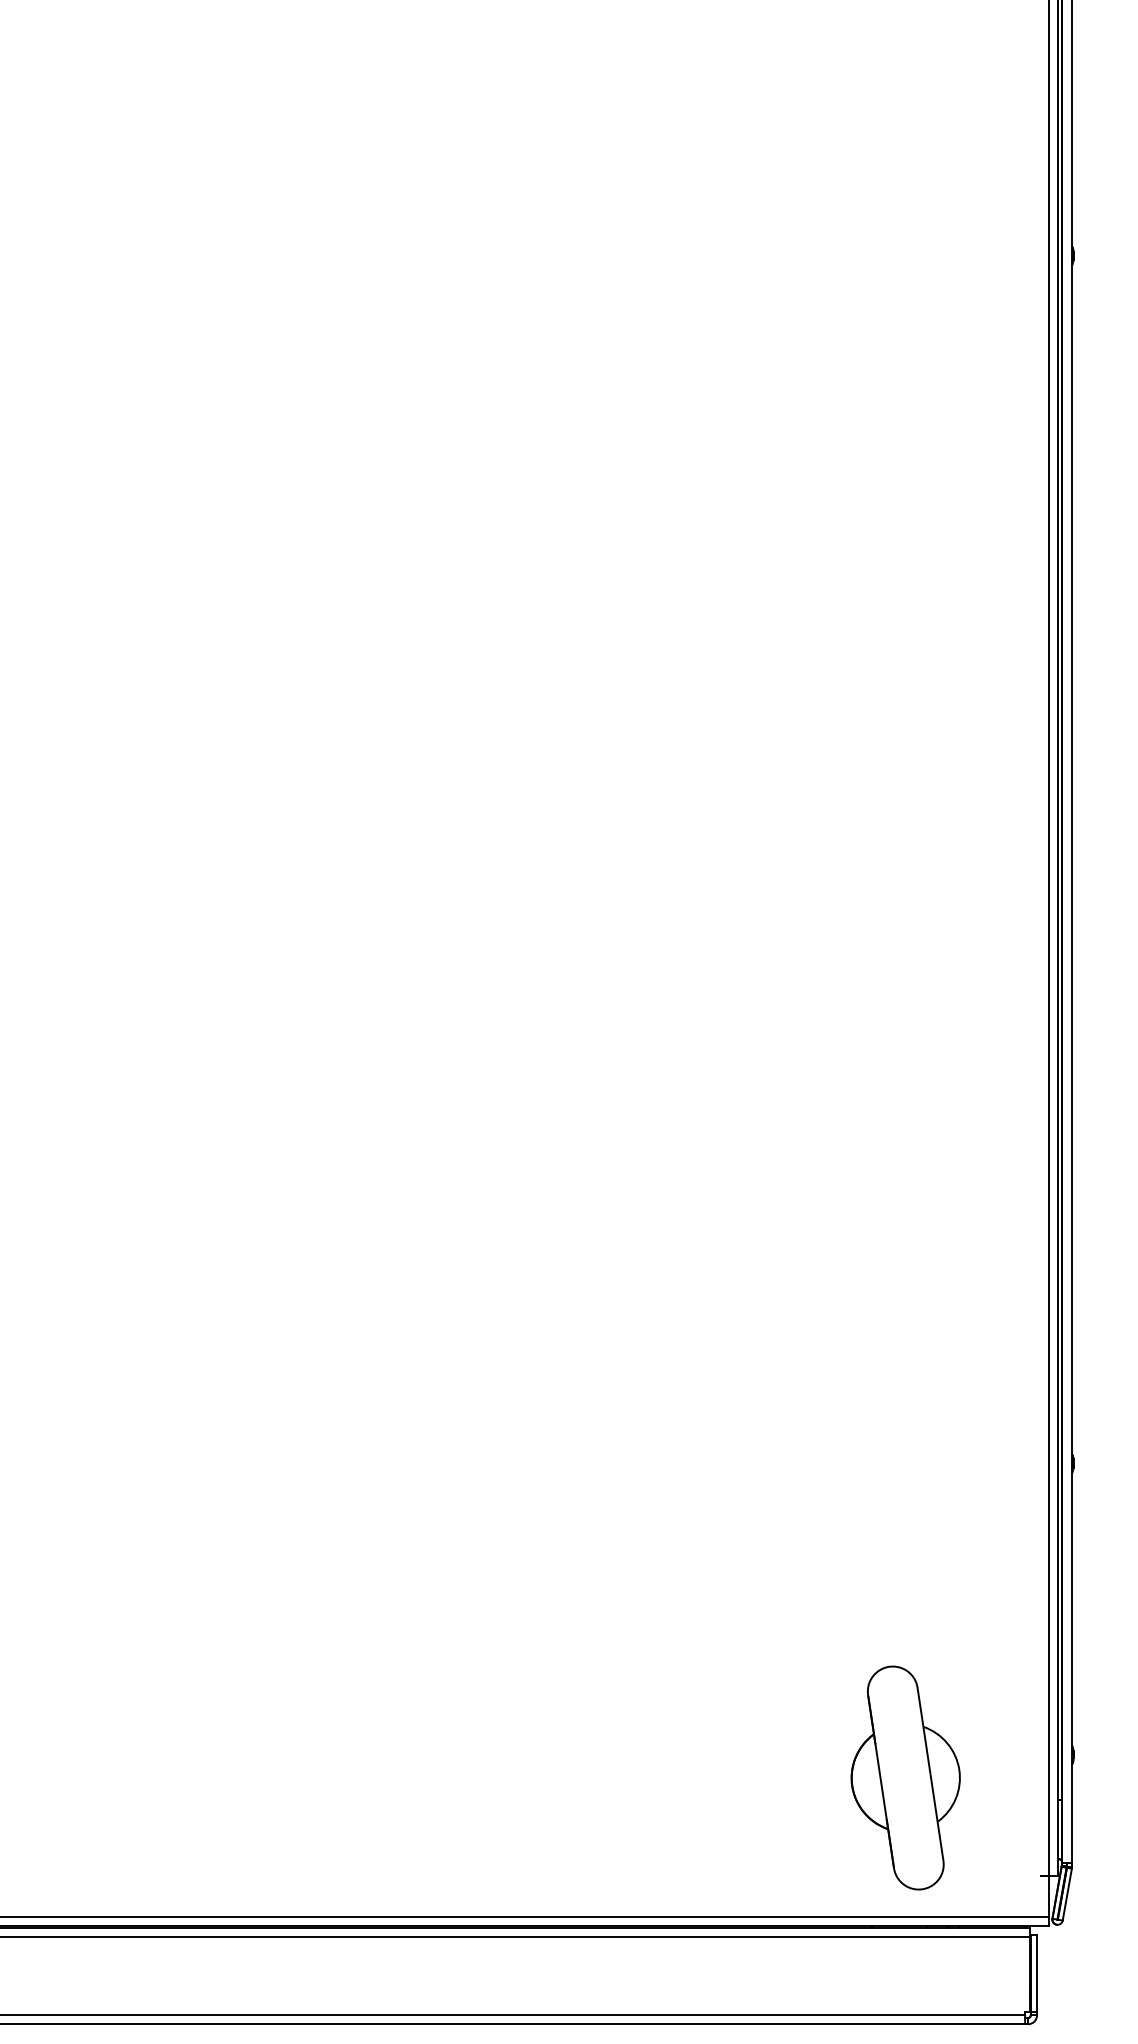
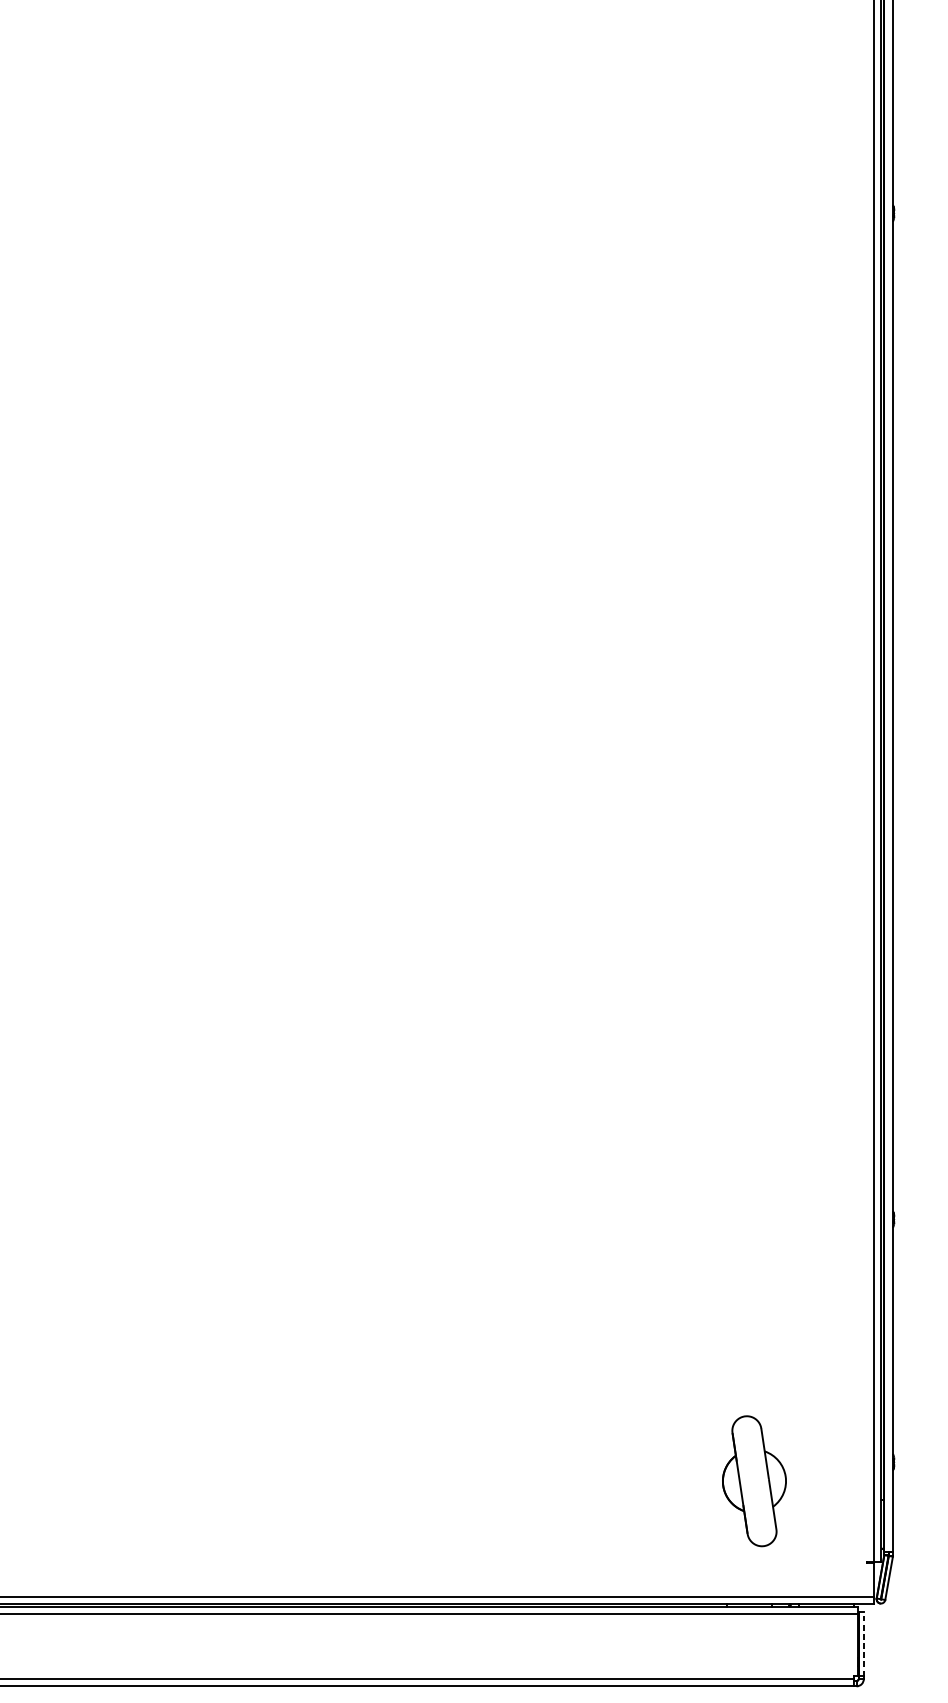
part: (905, 1777) -> (754, 1480), size x0.7
line: (1036, 1973) -> (863, 1644), solid -> dashed

